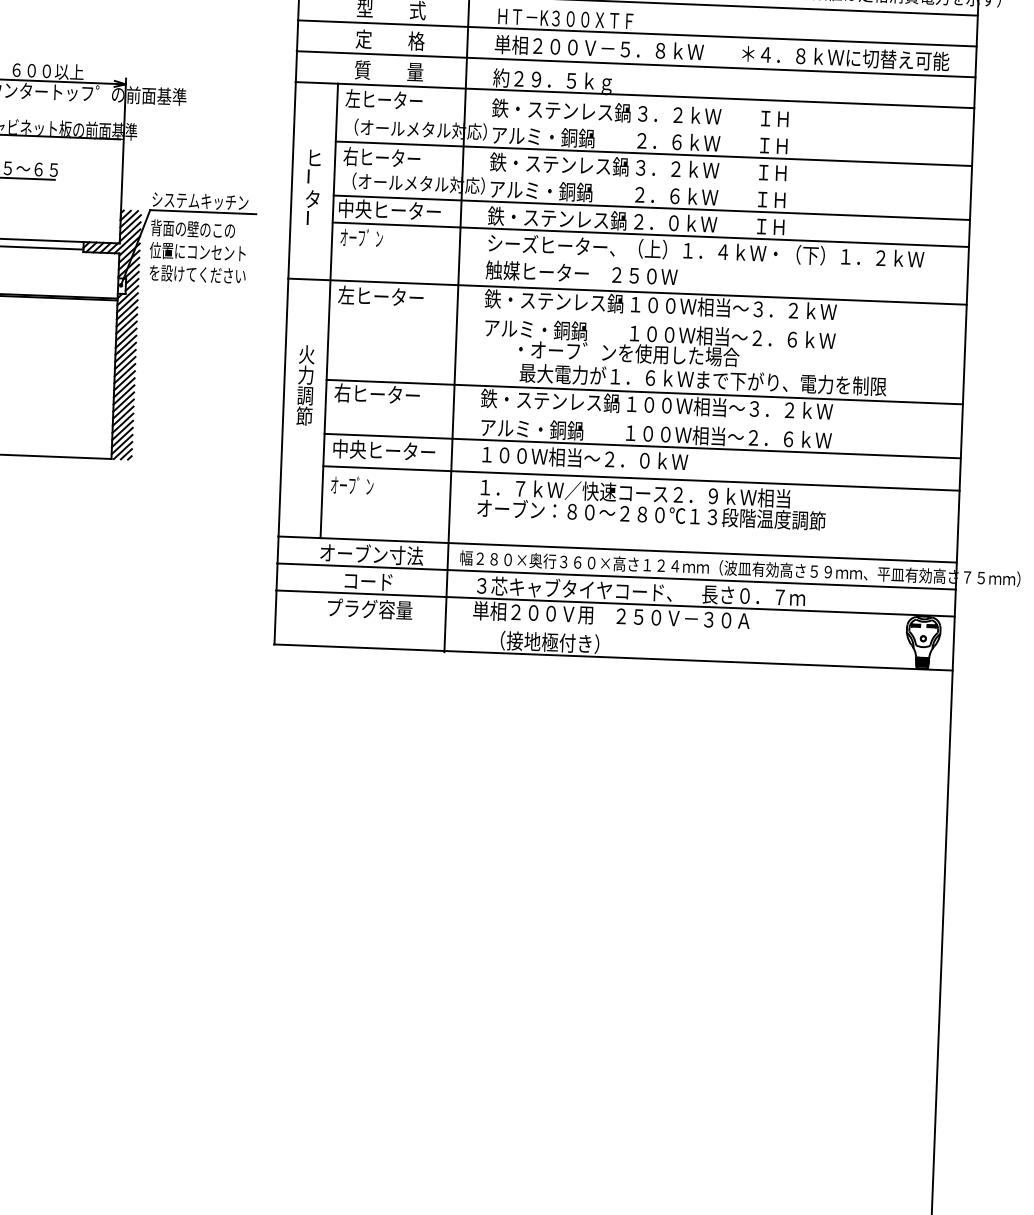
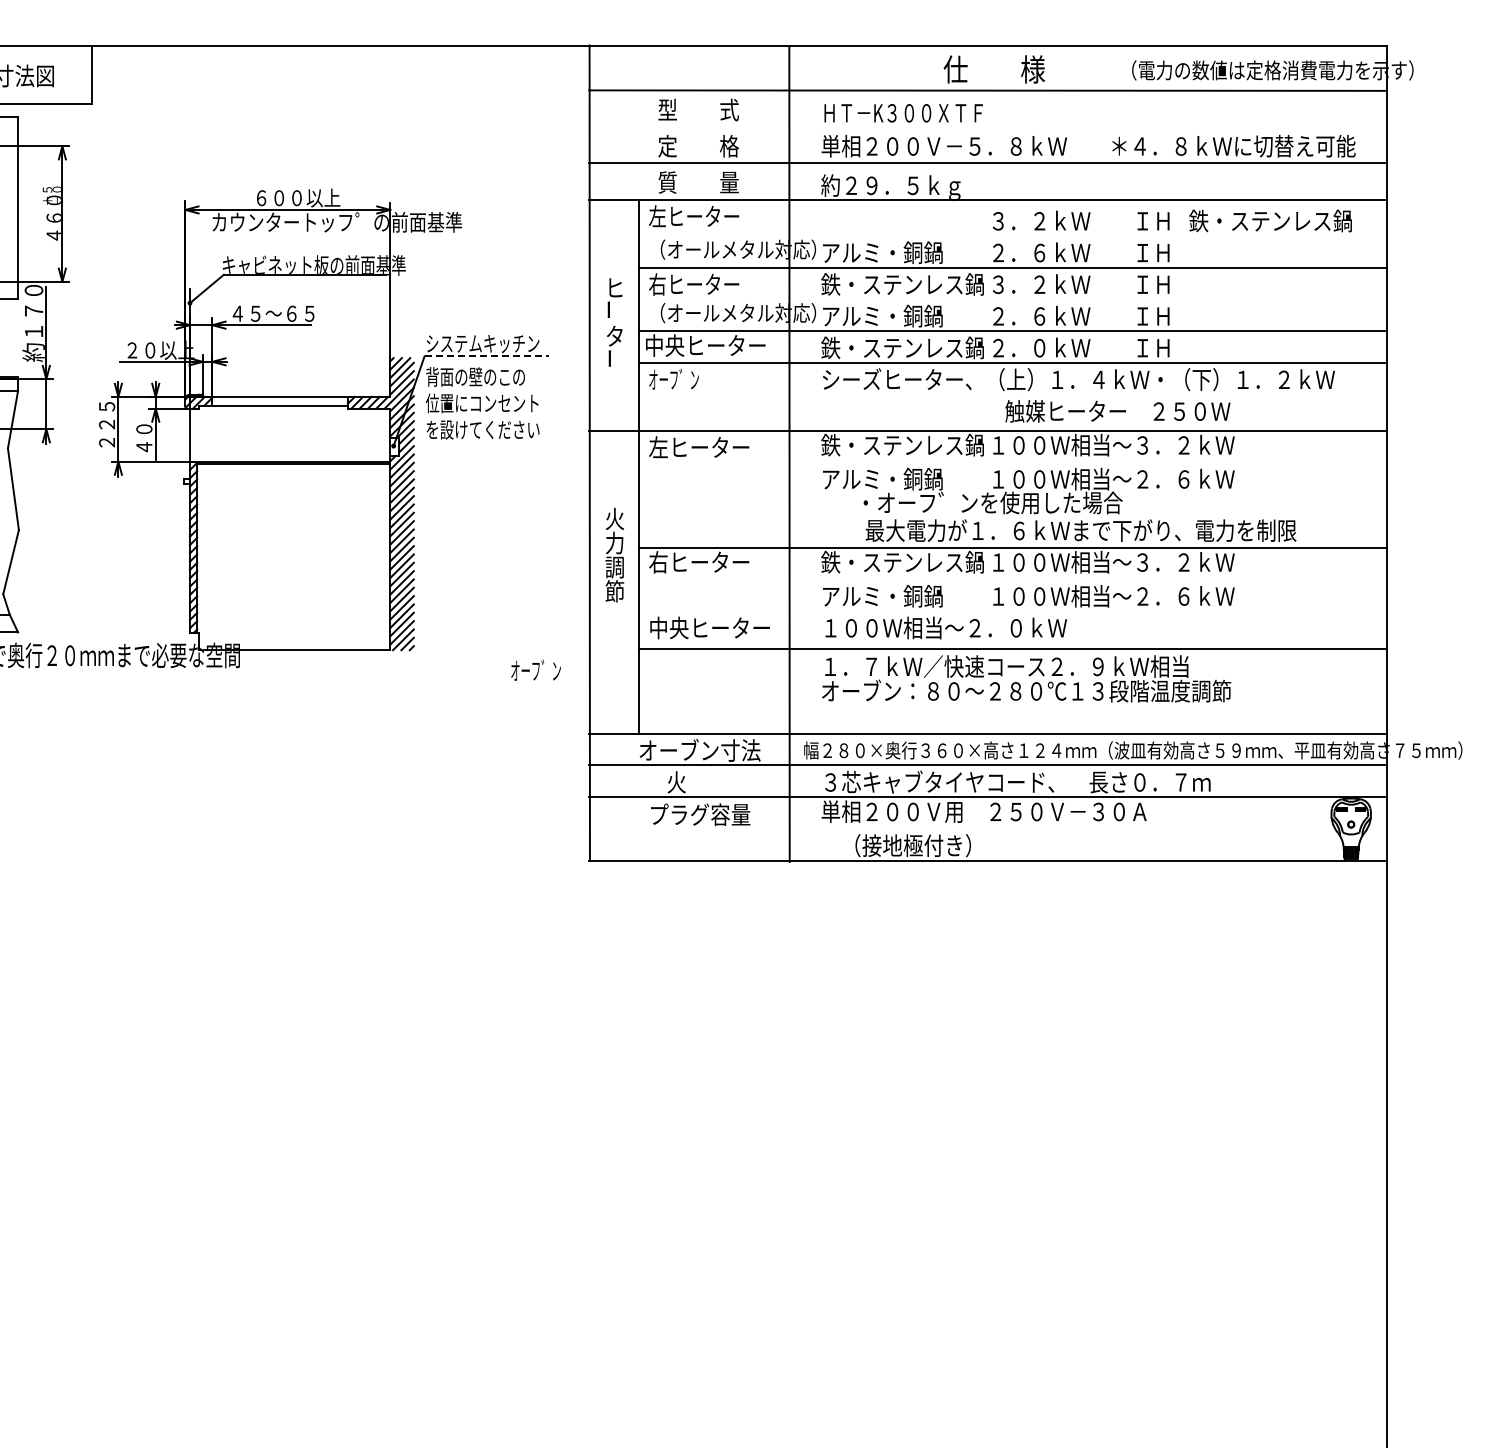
line: (637, 33) -> (988, 127), removed
text: (561, 110) -> (1270, 220), moved
line: (203, 212) -> (487, 356), solid -> dashed
text: (581, 273) -> (1117, 411), moved
line: (643, 446) -> (1013, 611), removed
text: (351, 484) -> (535, 669), moved
text: (367, 581) -> (696, 782), コード -> 火

